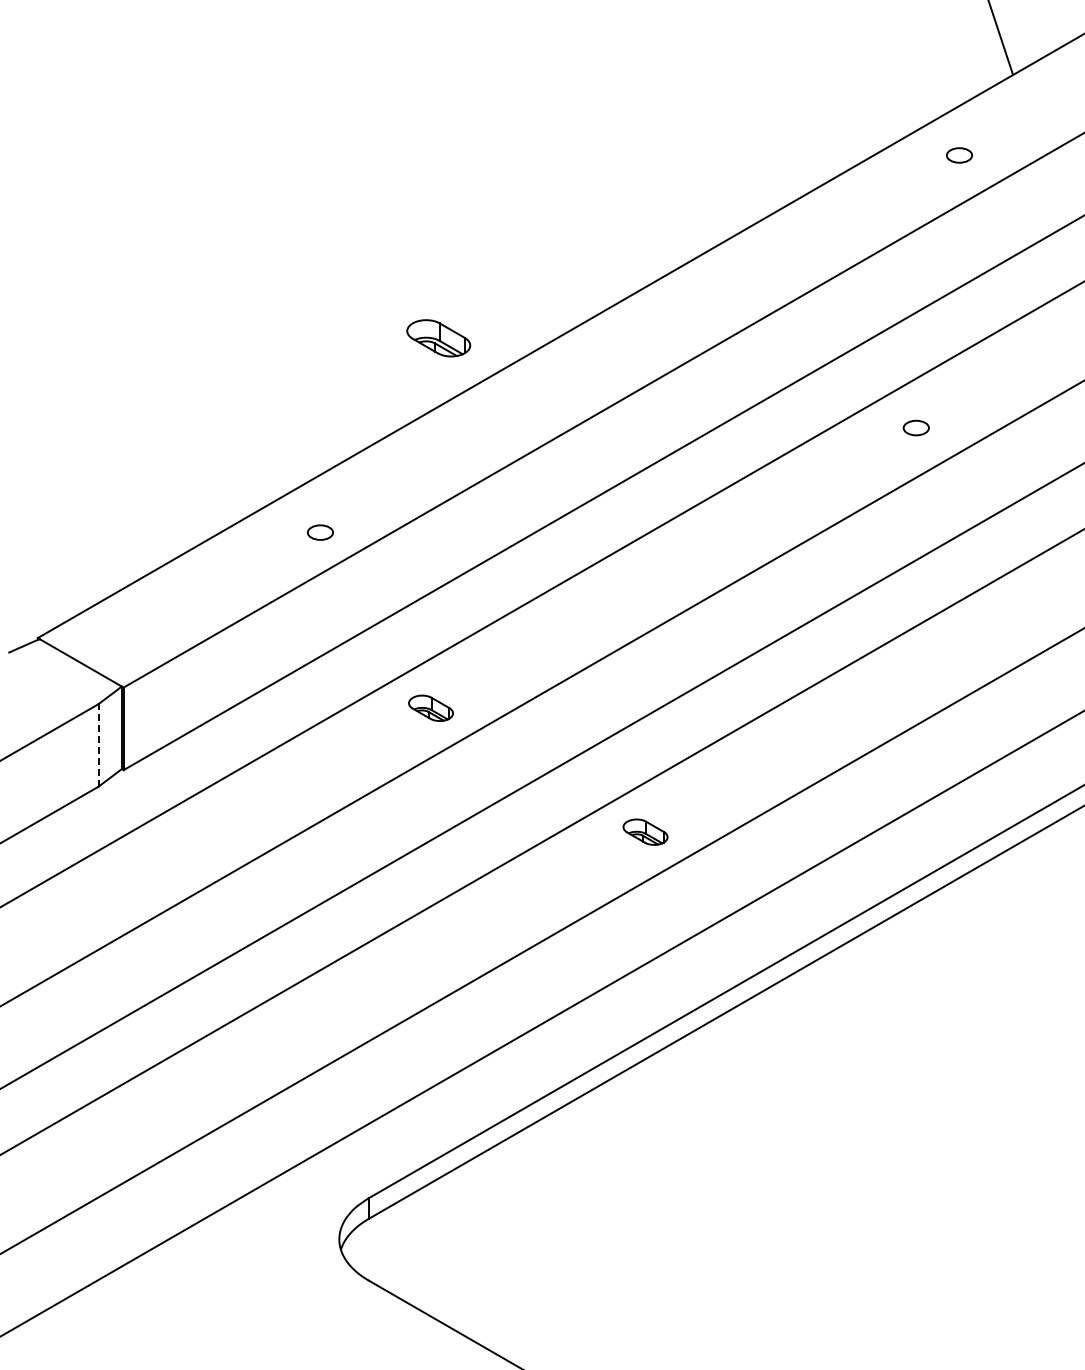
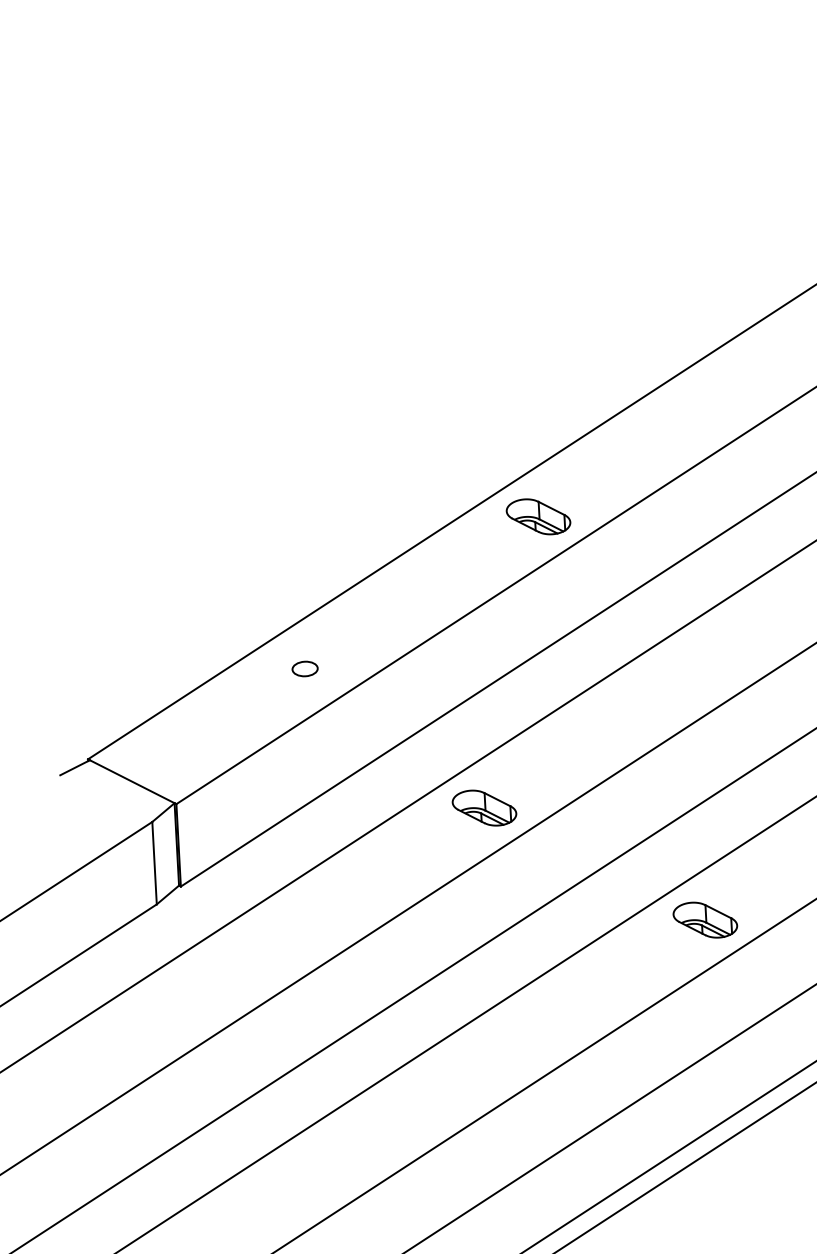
part: (438, 338) -> (538, 517), moved
part: (320, 532) -> (305, 668), moved
part: (430, 708) -> (483, 808), size x1.43
line: (98, 744) -> (154, 862), dashed -> solid
part: (645, 832) -> (705, 920), size x1.43

